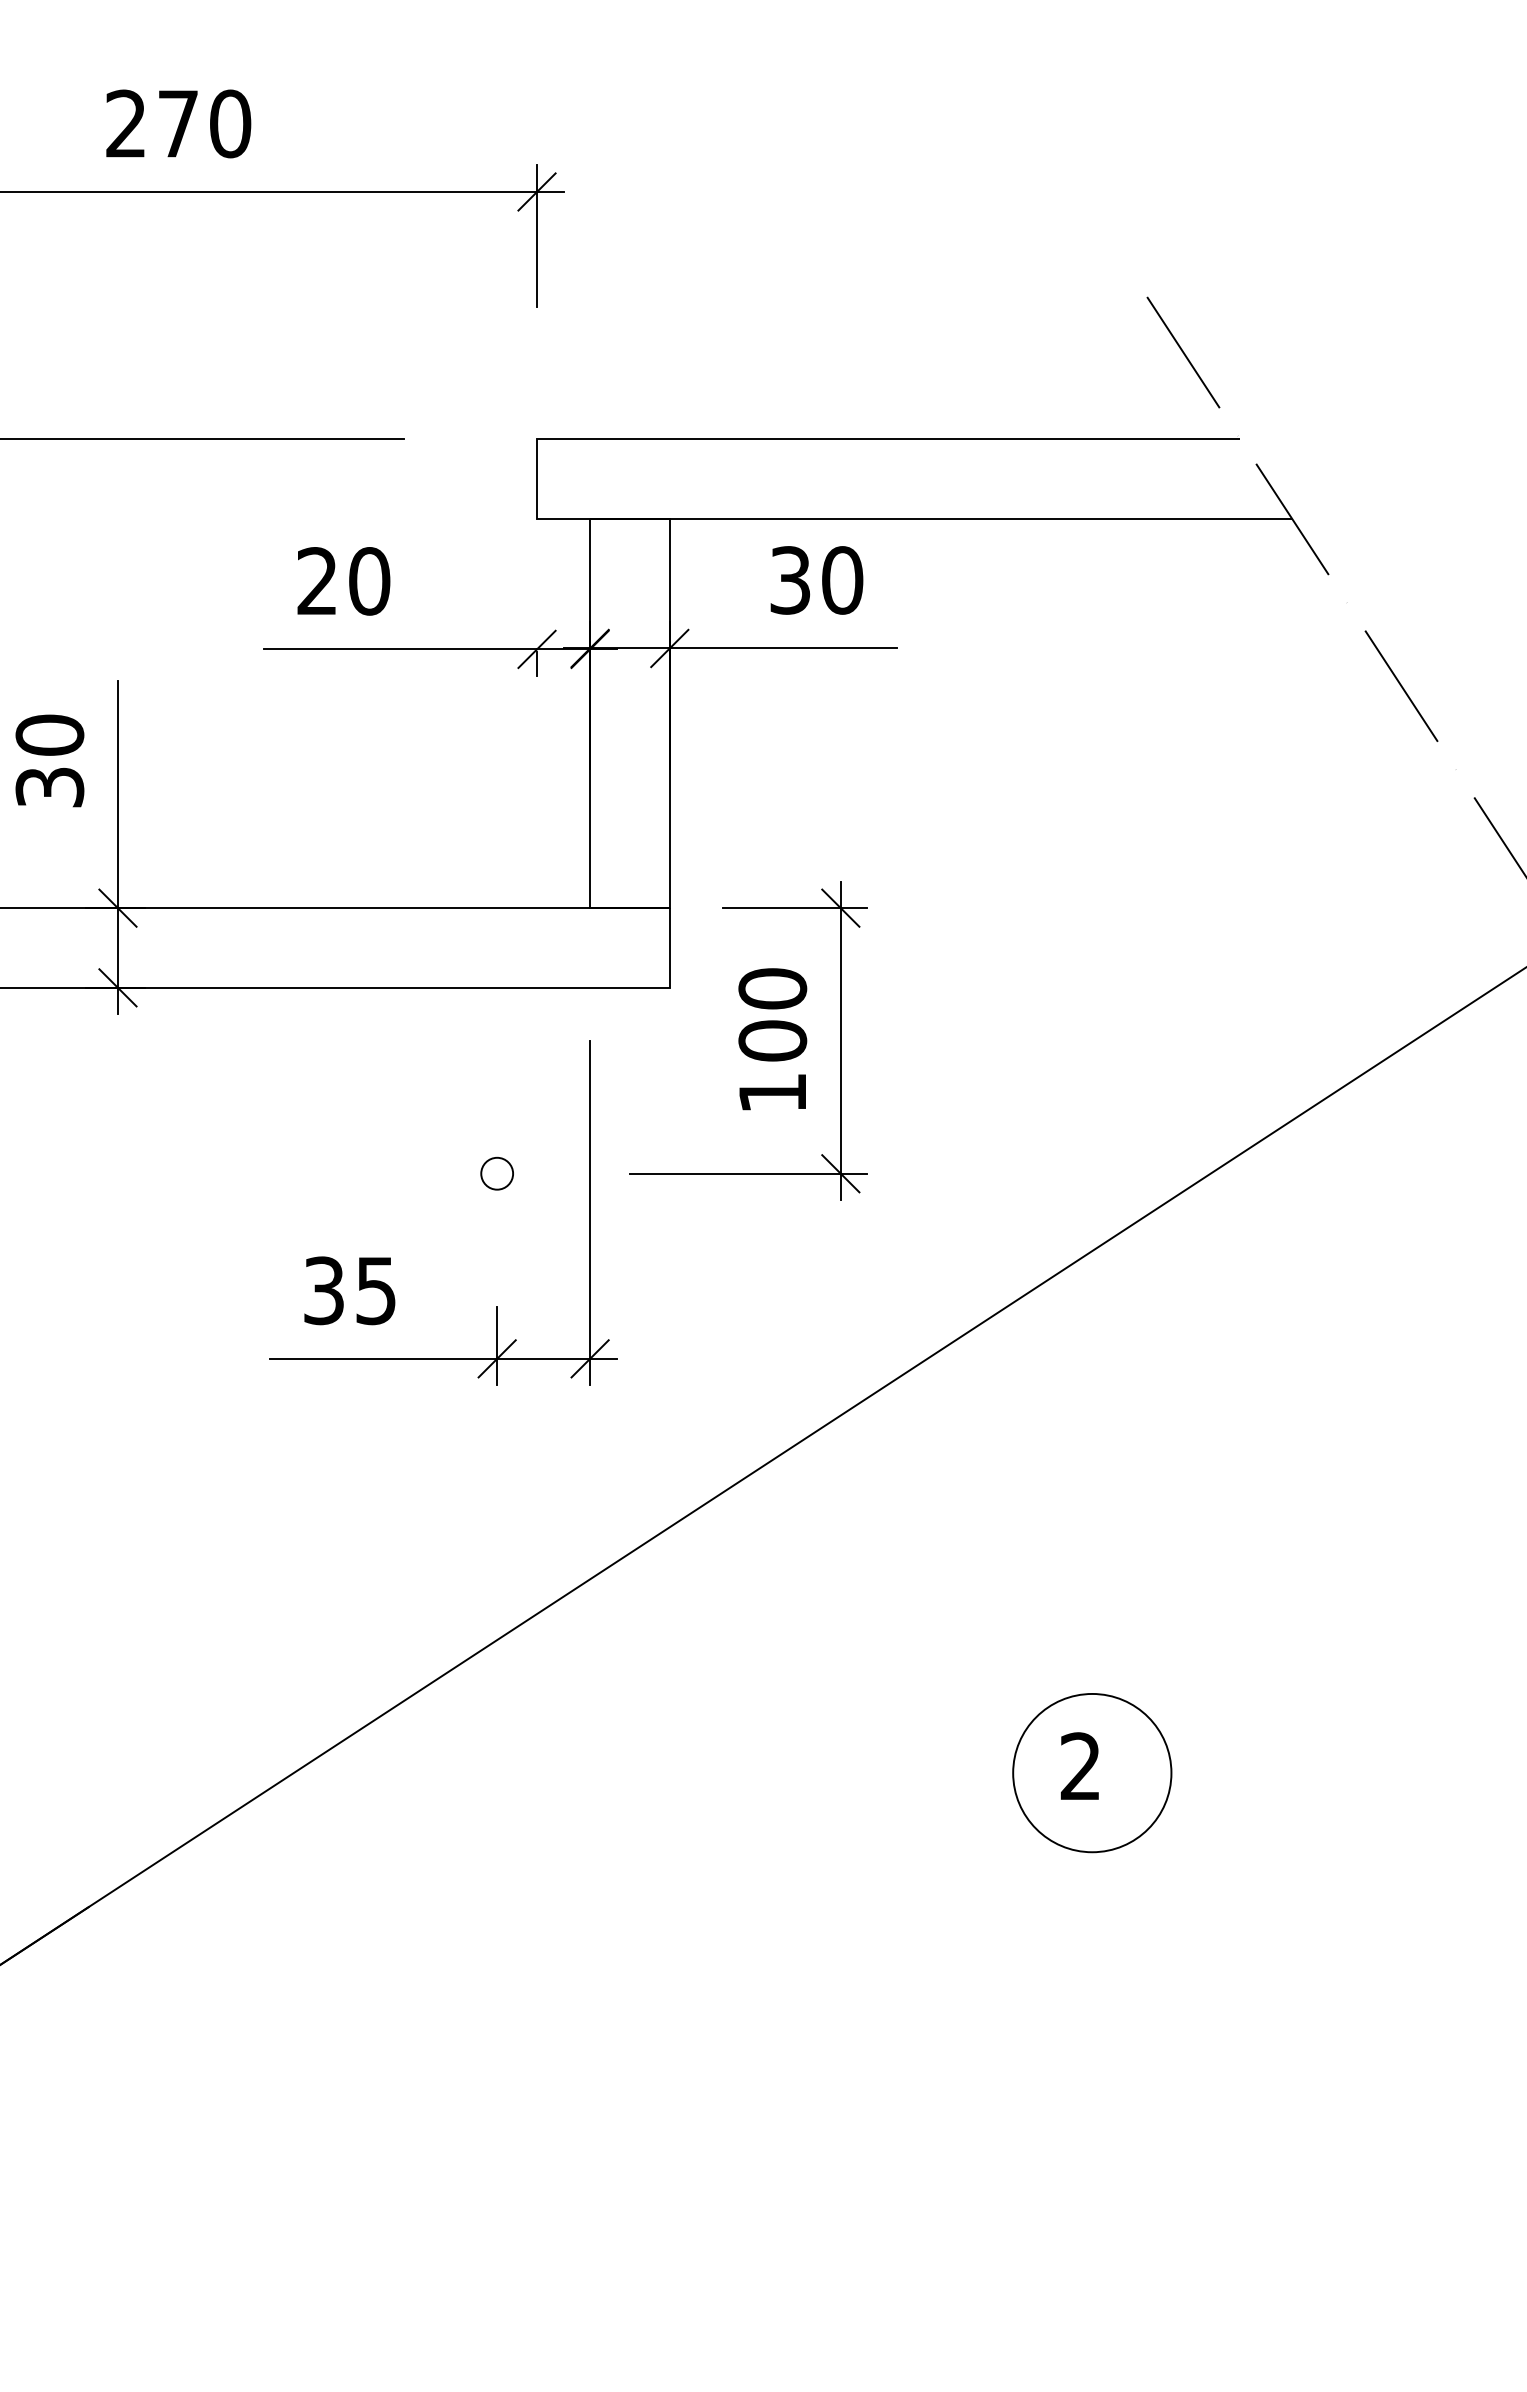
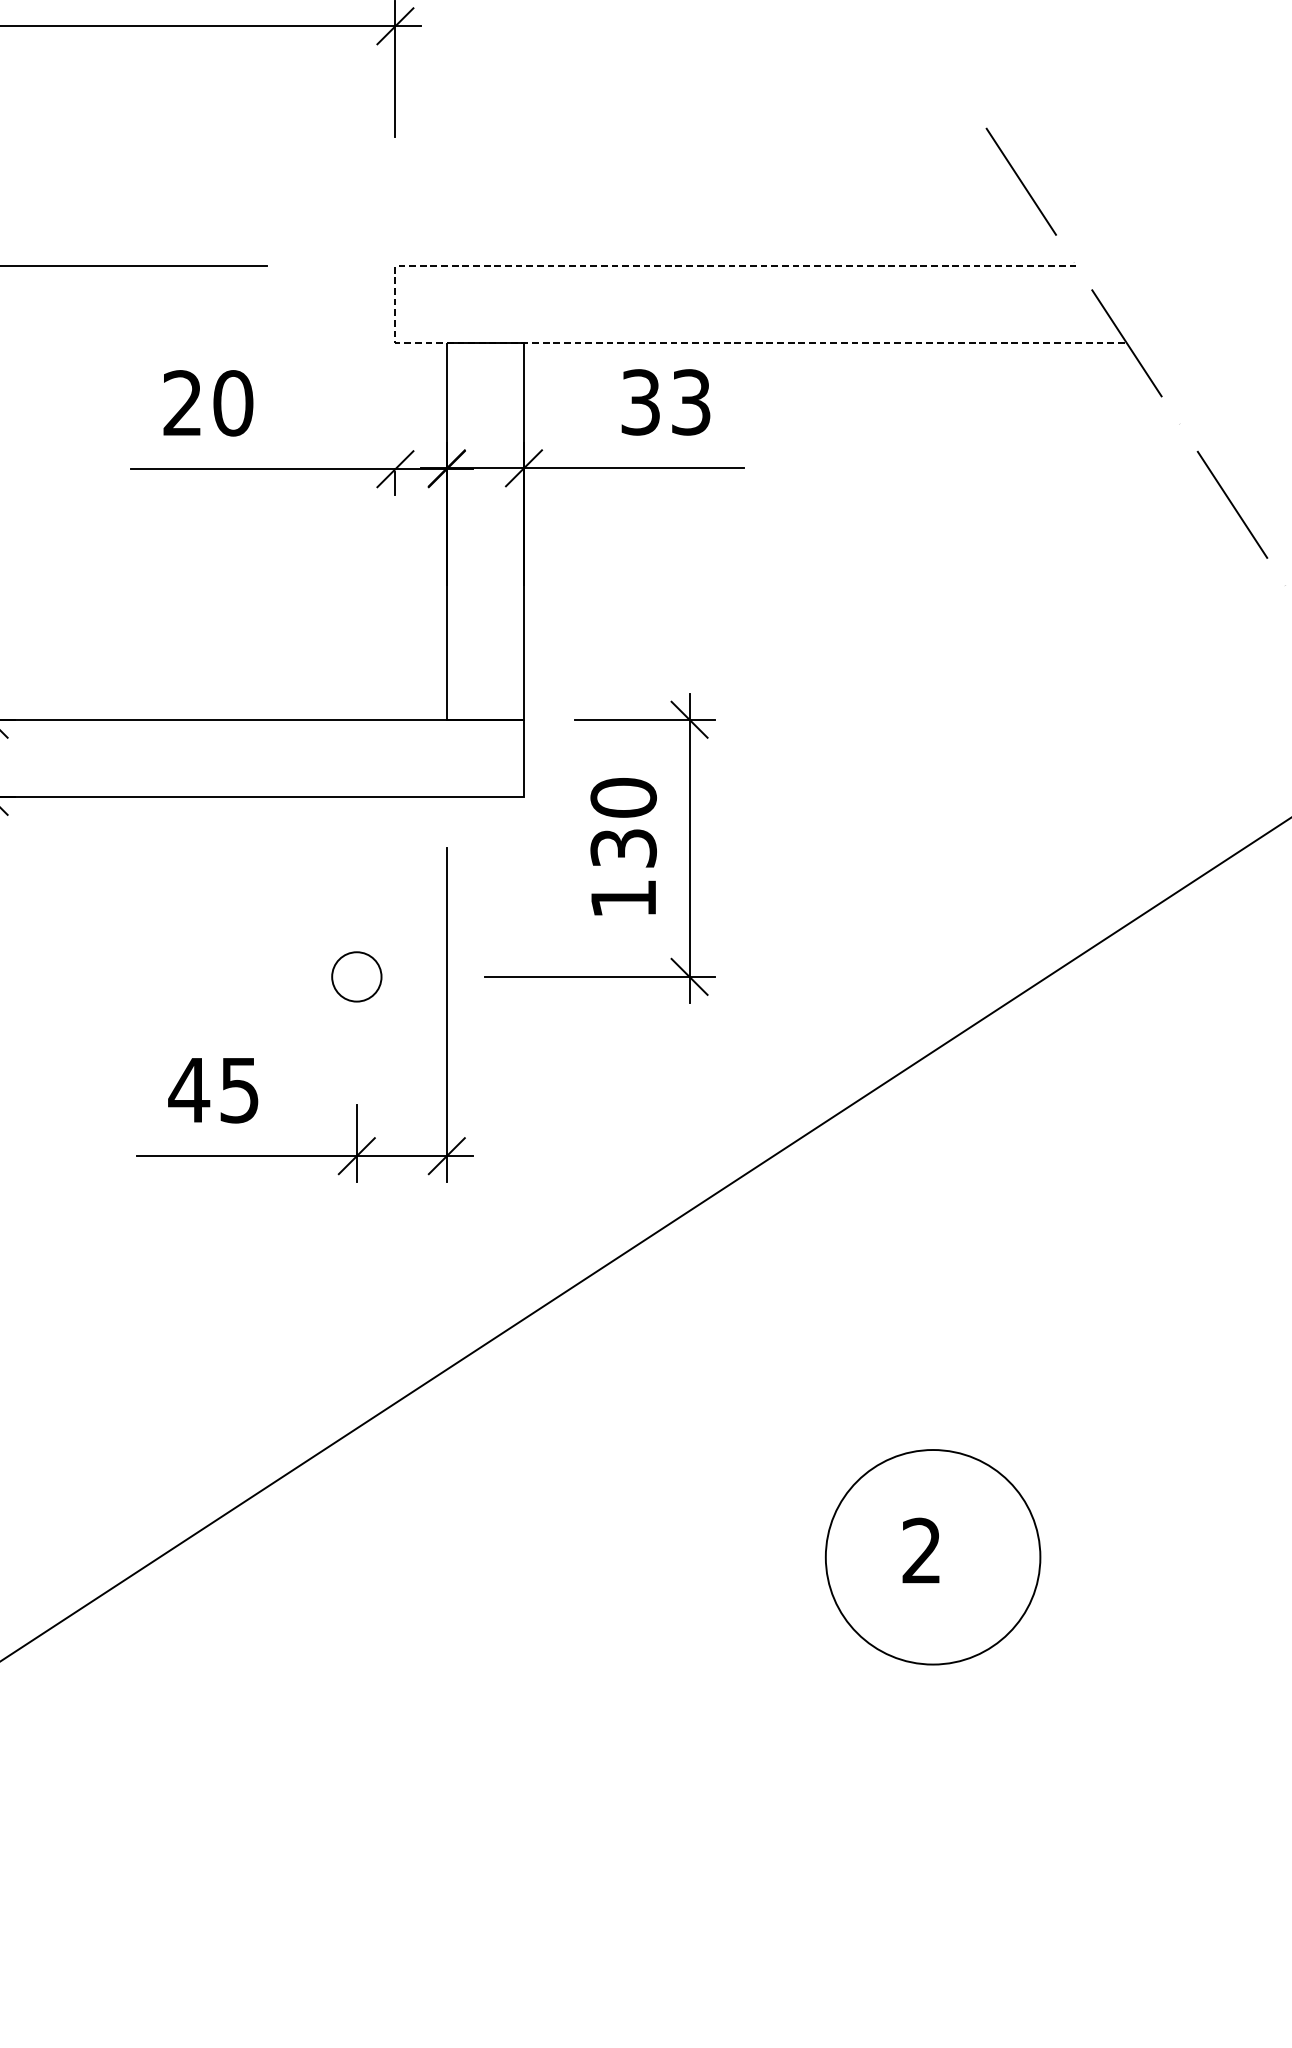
line: (537, 505) -> (395, 329), solid -> dashed
text: (842, 580) -> (691, 402), 30 -> 33
text: (772, 1040) -> (623, 847), 100 -> 130
circle: (497, 1173) -> (357, 976), size x1.6
text: (323, 1290) -> (188, 1089), 35 -> 45
circle: (1092, 1772) -> (933, 1556), size x1.4

